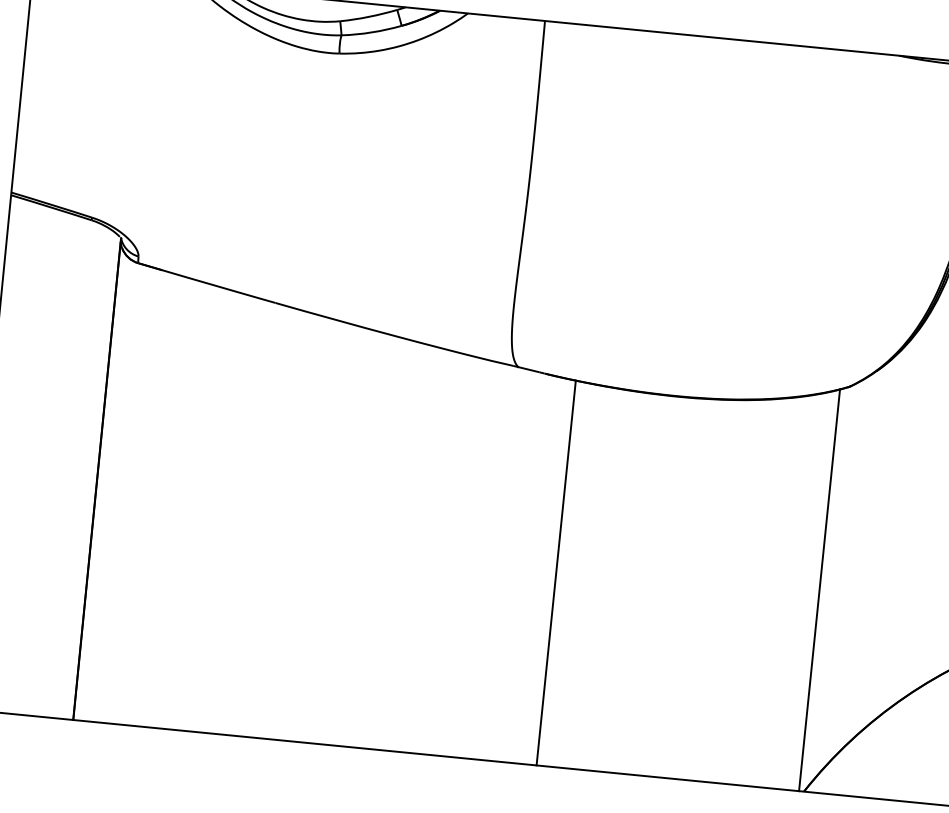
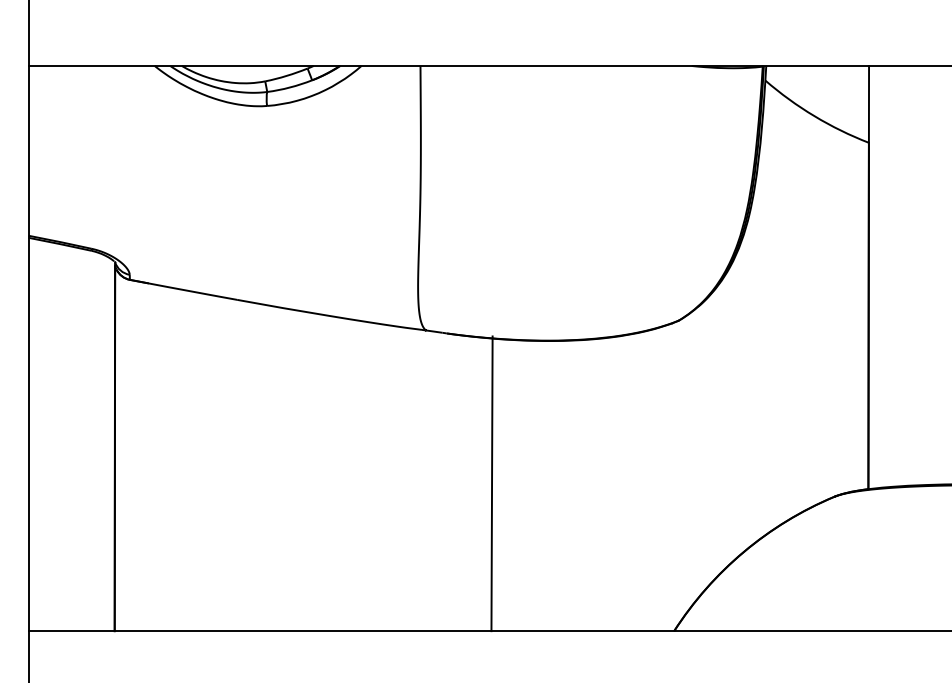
line: (555, 572) -> (491, 483), moved
line: (818, 590) -> (670, 477), removed

